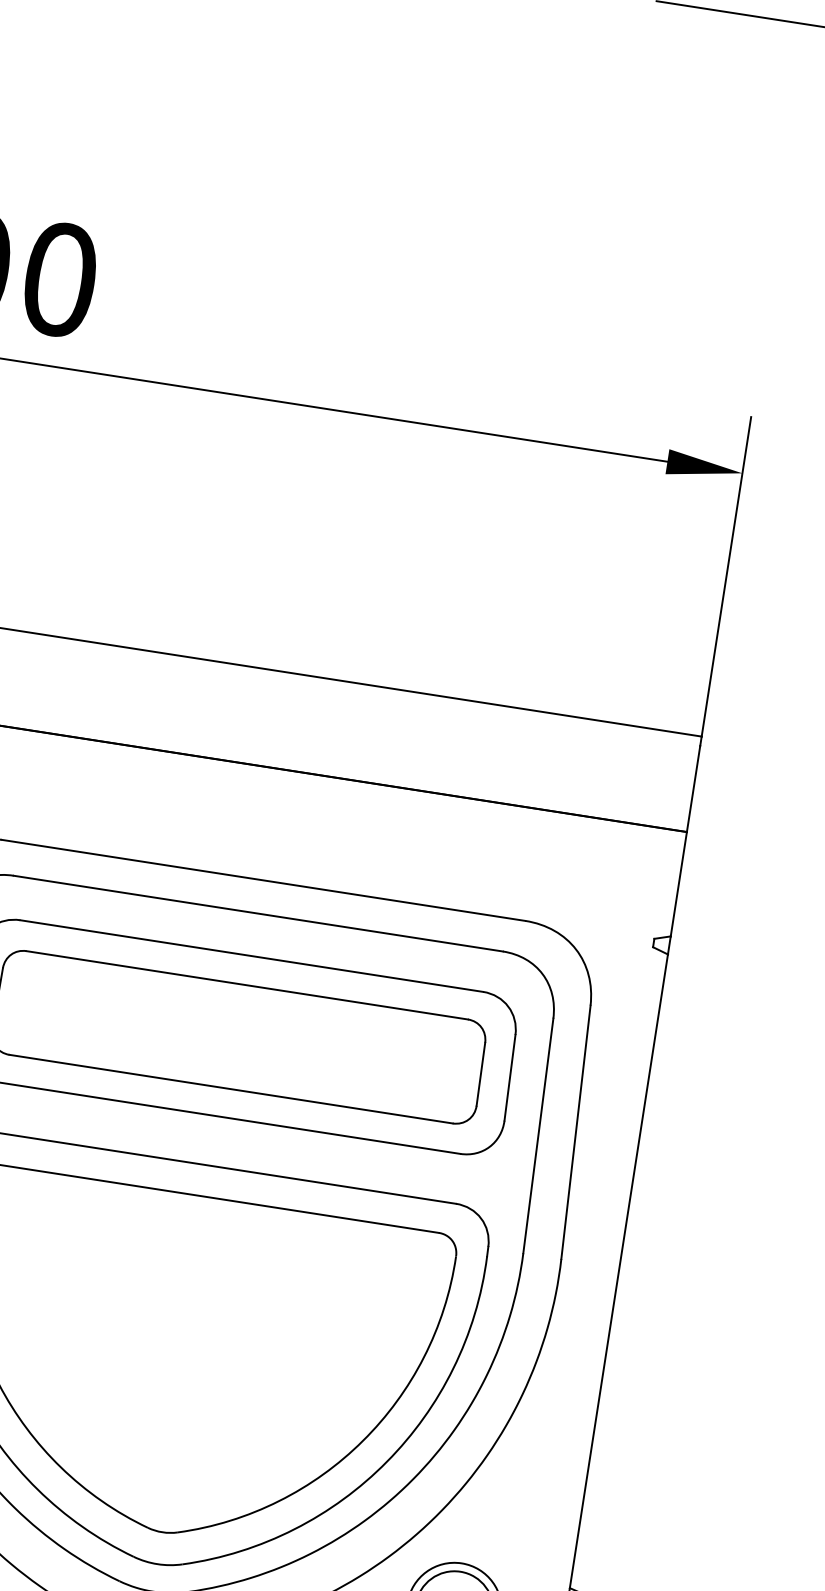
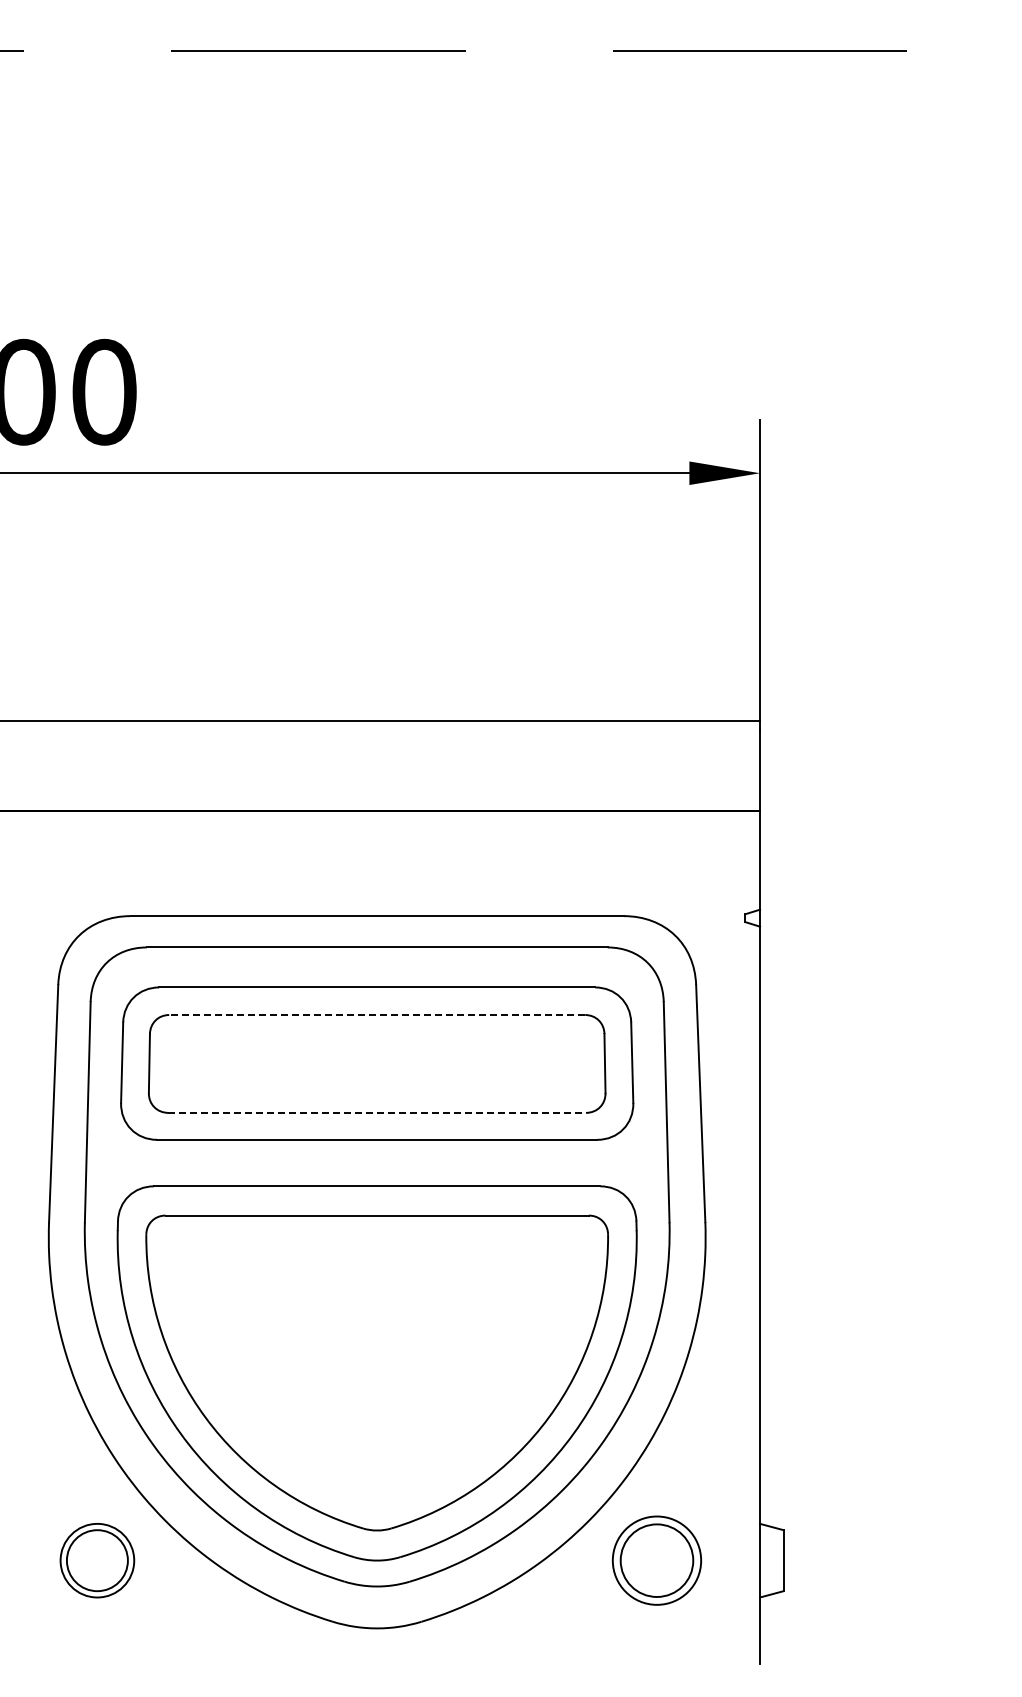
line: (246, 985) -> (376, 1015), solid -> dashed
line: (231, 1088) -> (377, 1112), solid -> dashed

